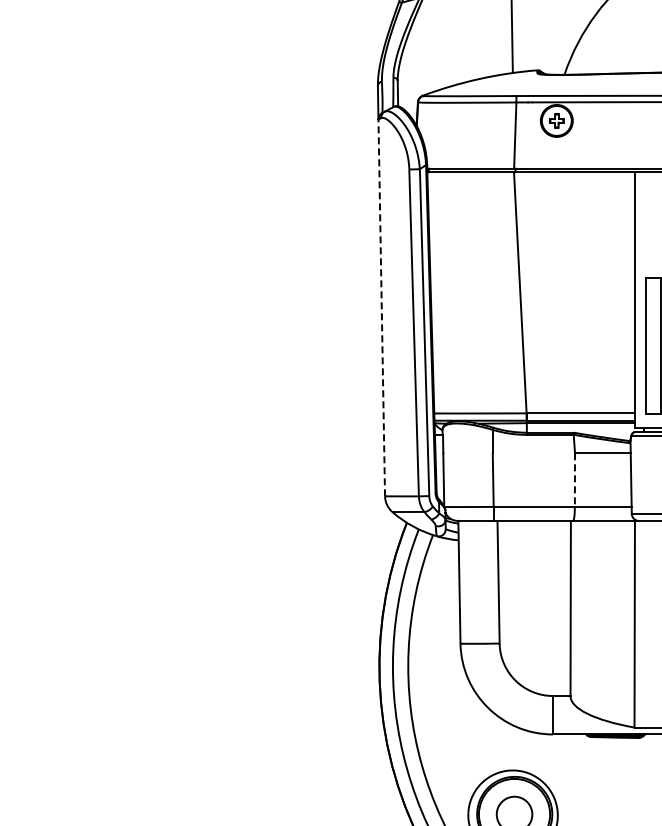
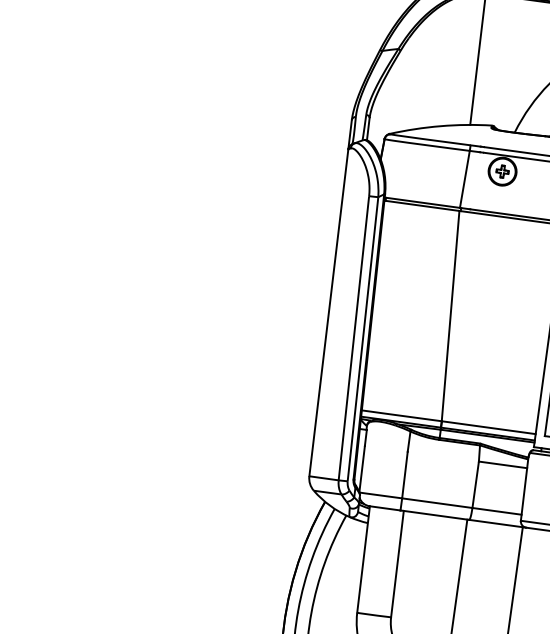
line: (381, 307) -> (328, 312), dashed -> solid
line: (574, 480) -> (475, 485), dashed -> solid

